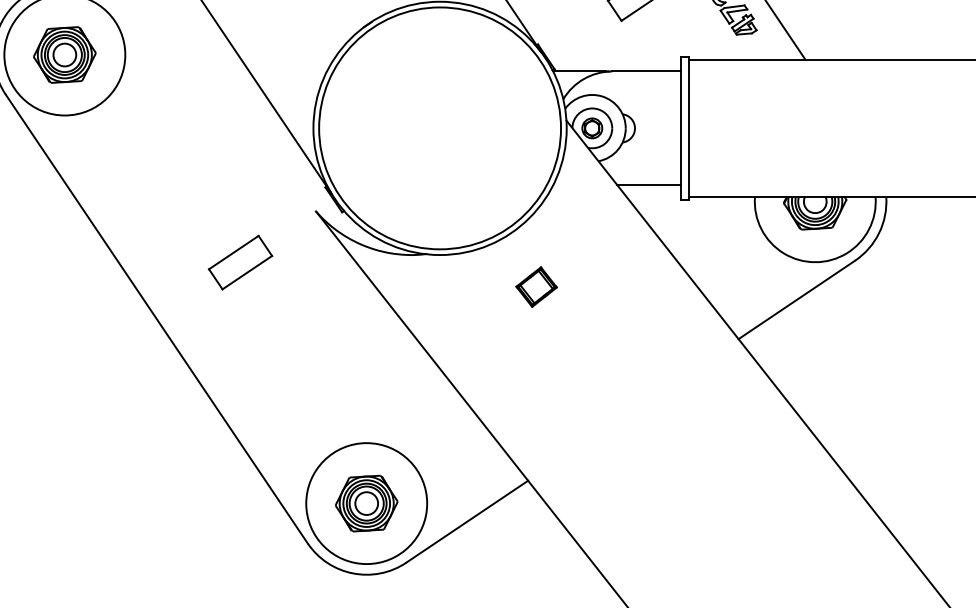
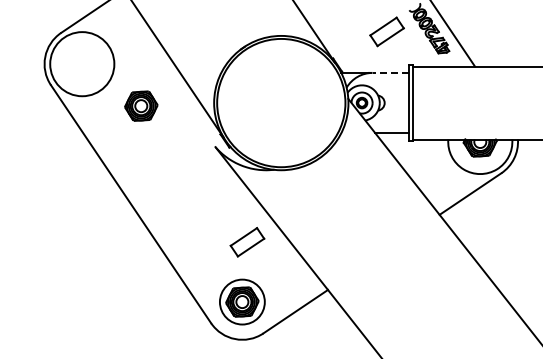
part: (65, 53) -> (141, 105), moved
line: (645, 70) -> (390, 72), solid -> dashed
part: (240, 263) -> (247, 242), moved
part: (536, 285) -> (332, 186), removed
circle: (366, 504) -> (242, 302), size x0.7

